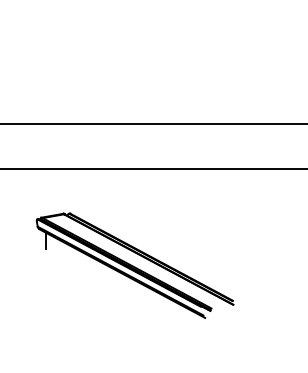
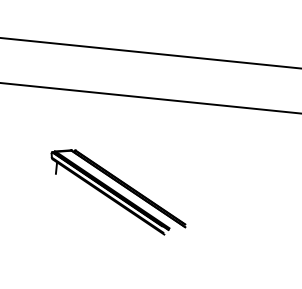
part: (134, 265) -> (117, 192), size x0.71

